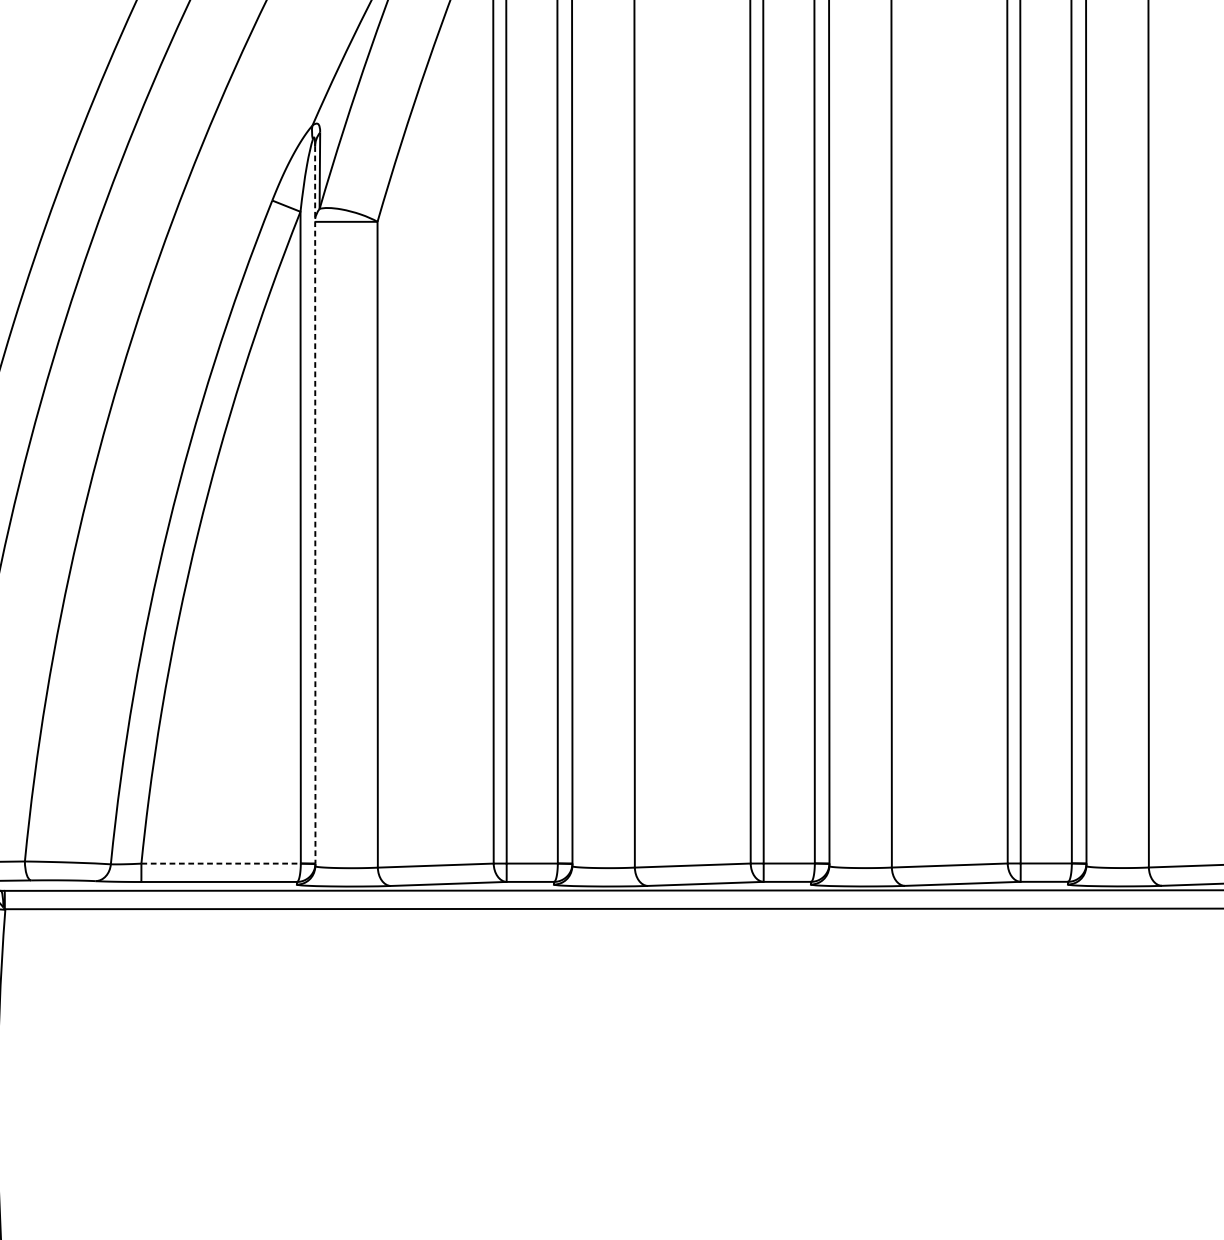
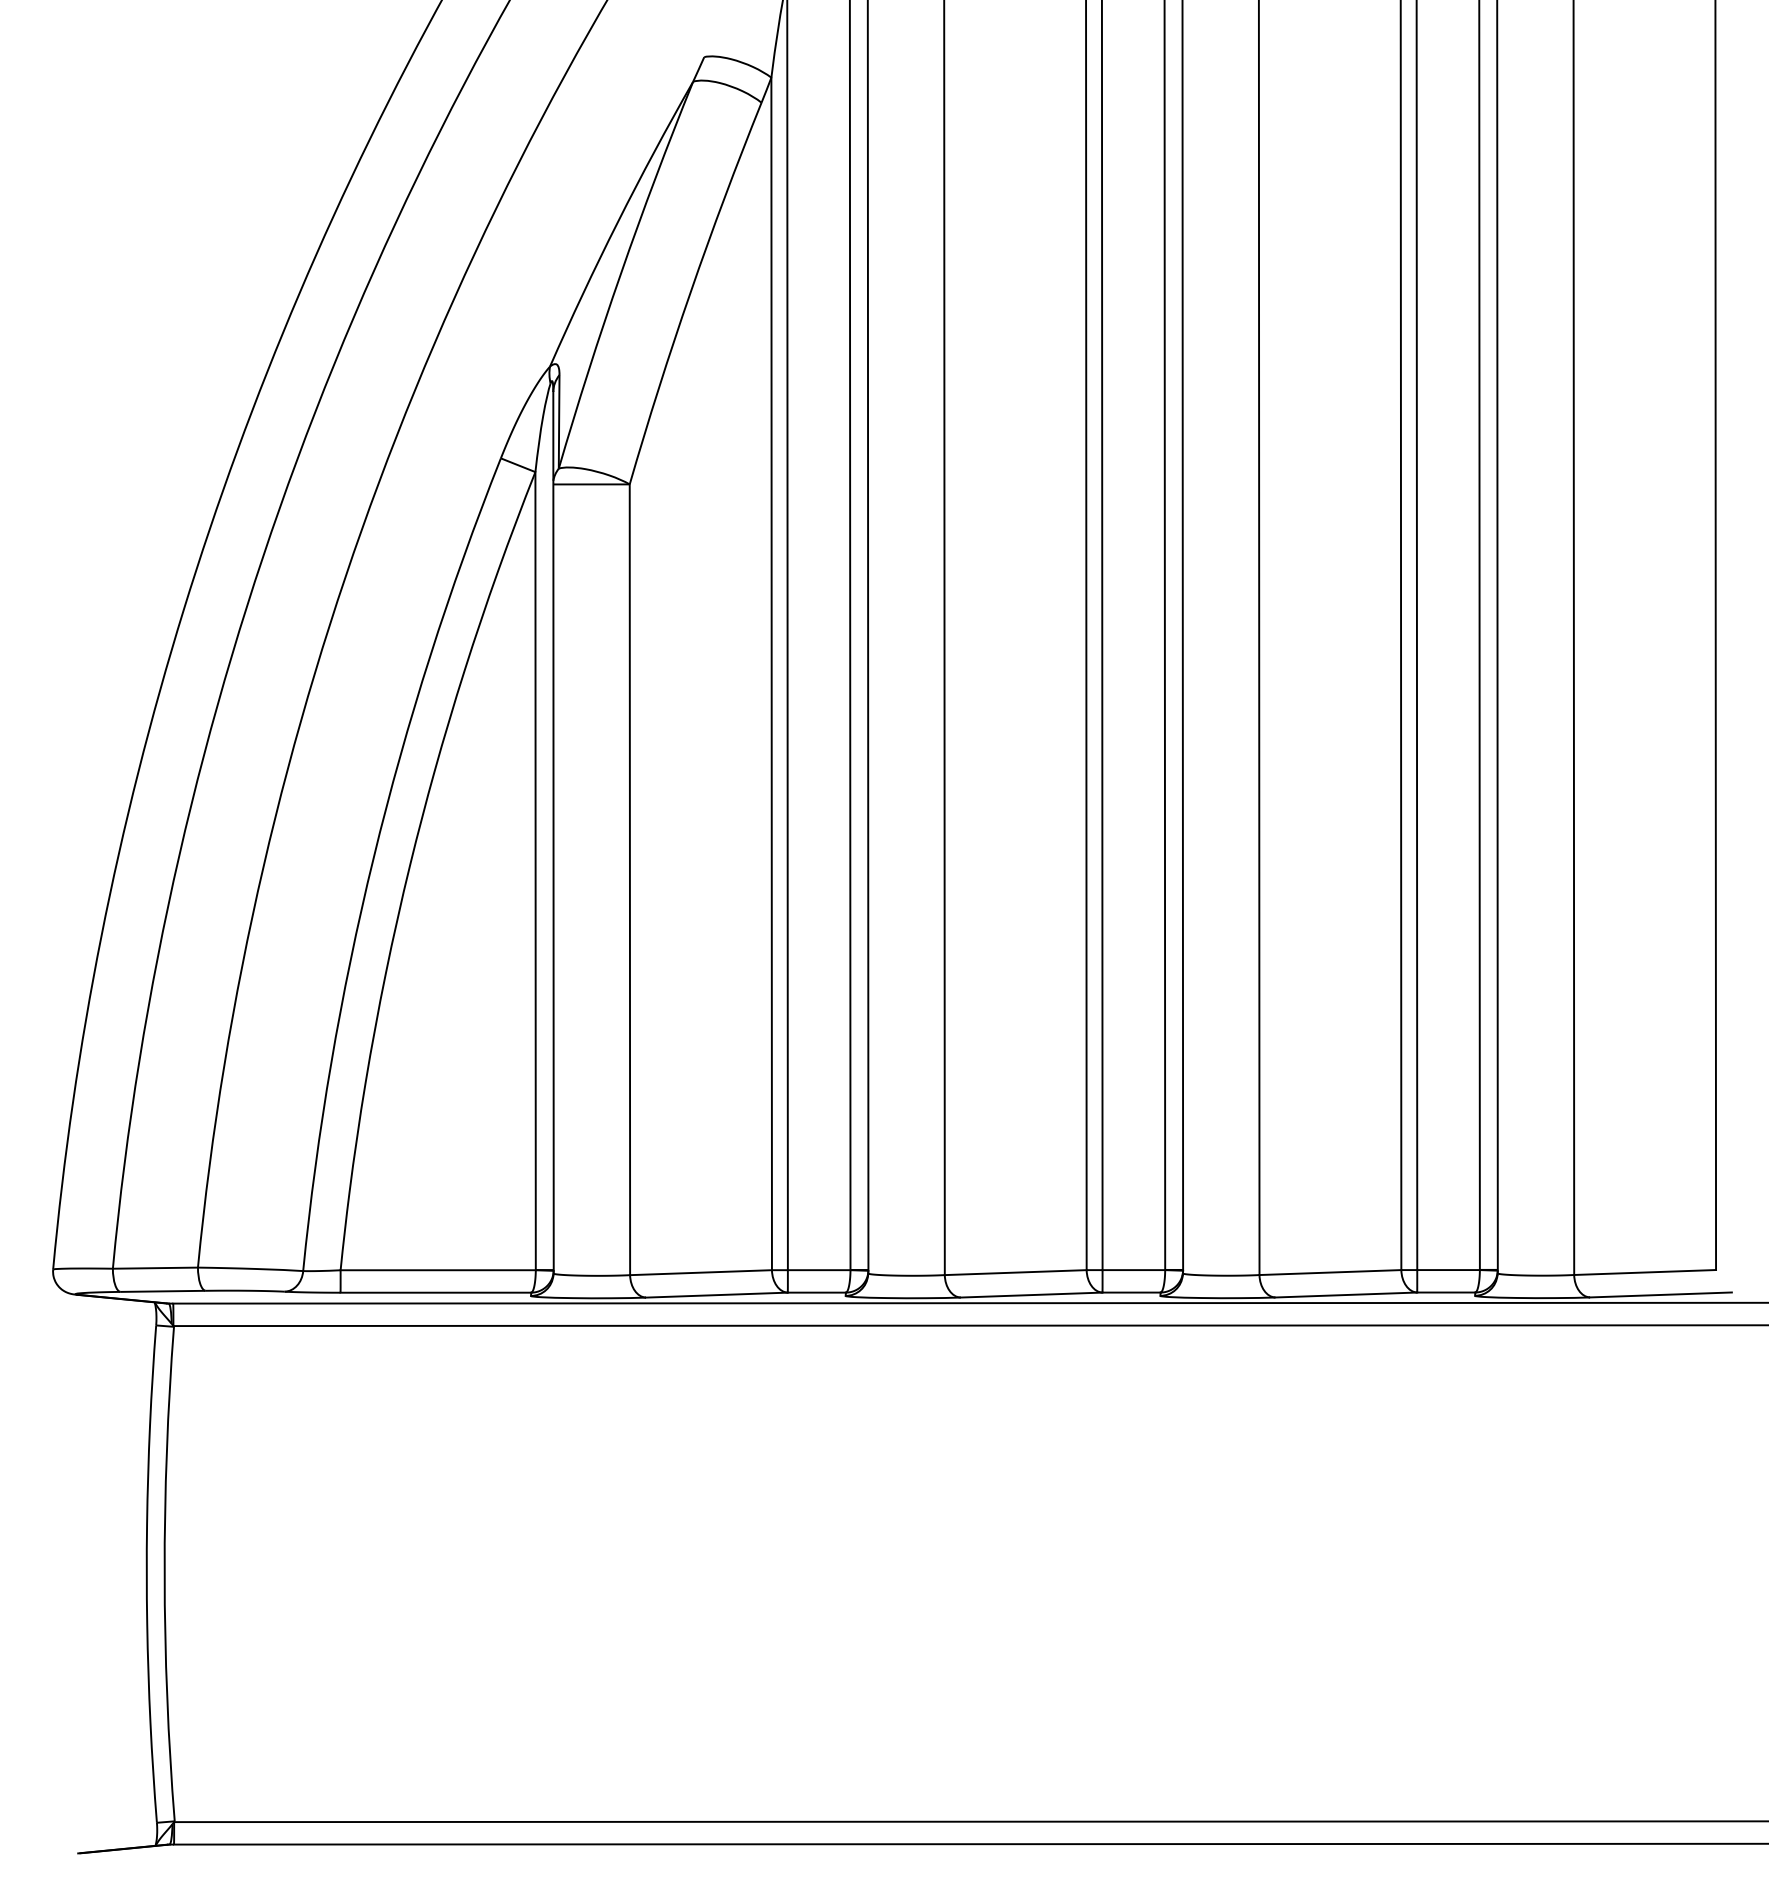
line: (315, 505) -> (553, 831), dashed -> solid
line: (221, 863) -> (438, 1270), dashed -> solid

